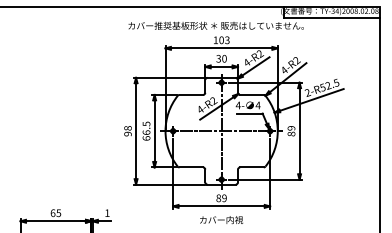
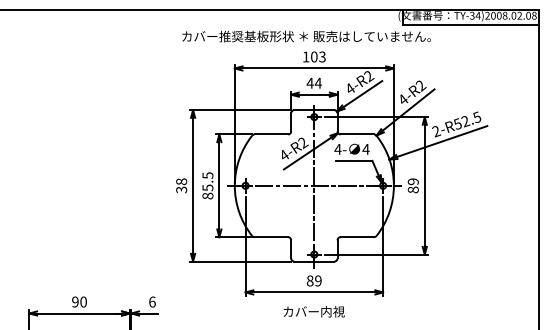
text: (221, 58) -> (313, 82), 30 -> 44
text: (127, 133) -> (181, 189), 98 -> 38
text: (146, 135) -> (207, 191), 66.5 -> 85.5
text: (55, 212) -> (79, 301), 65 -> 90
text: (107, 212) -> (152, 301), 1 -> 6

